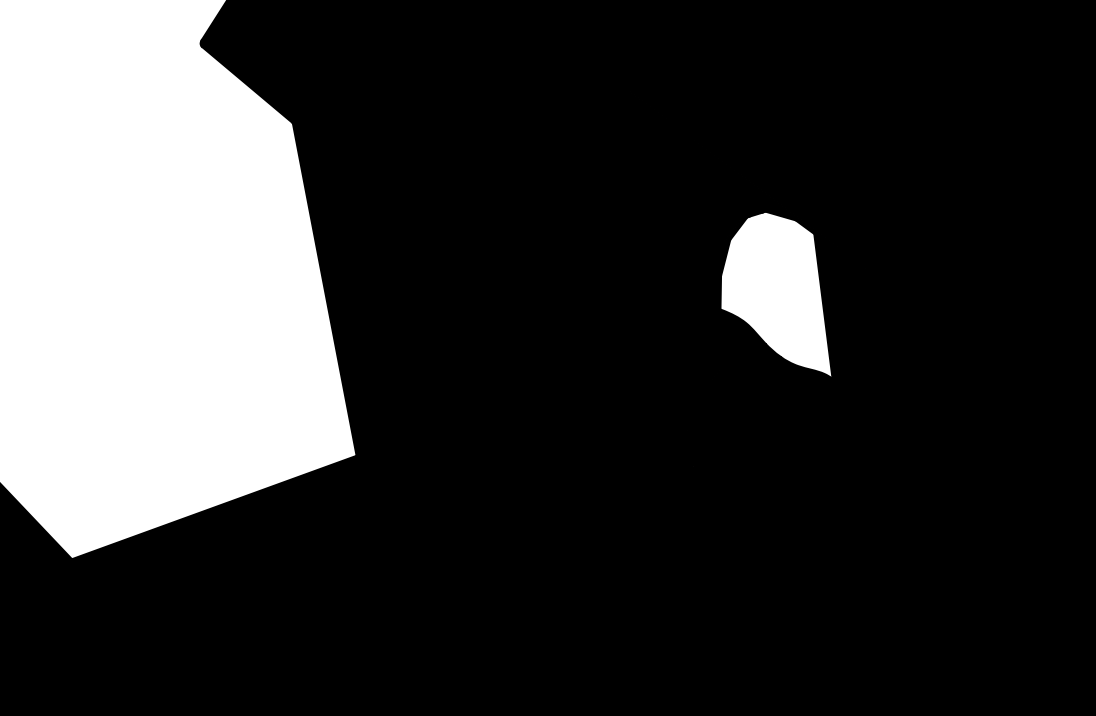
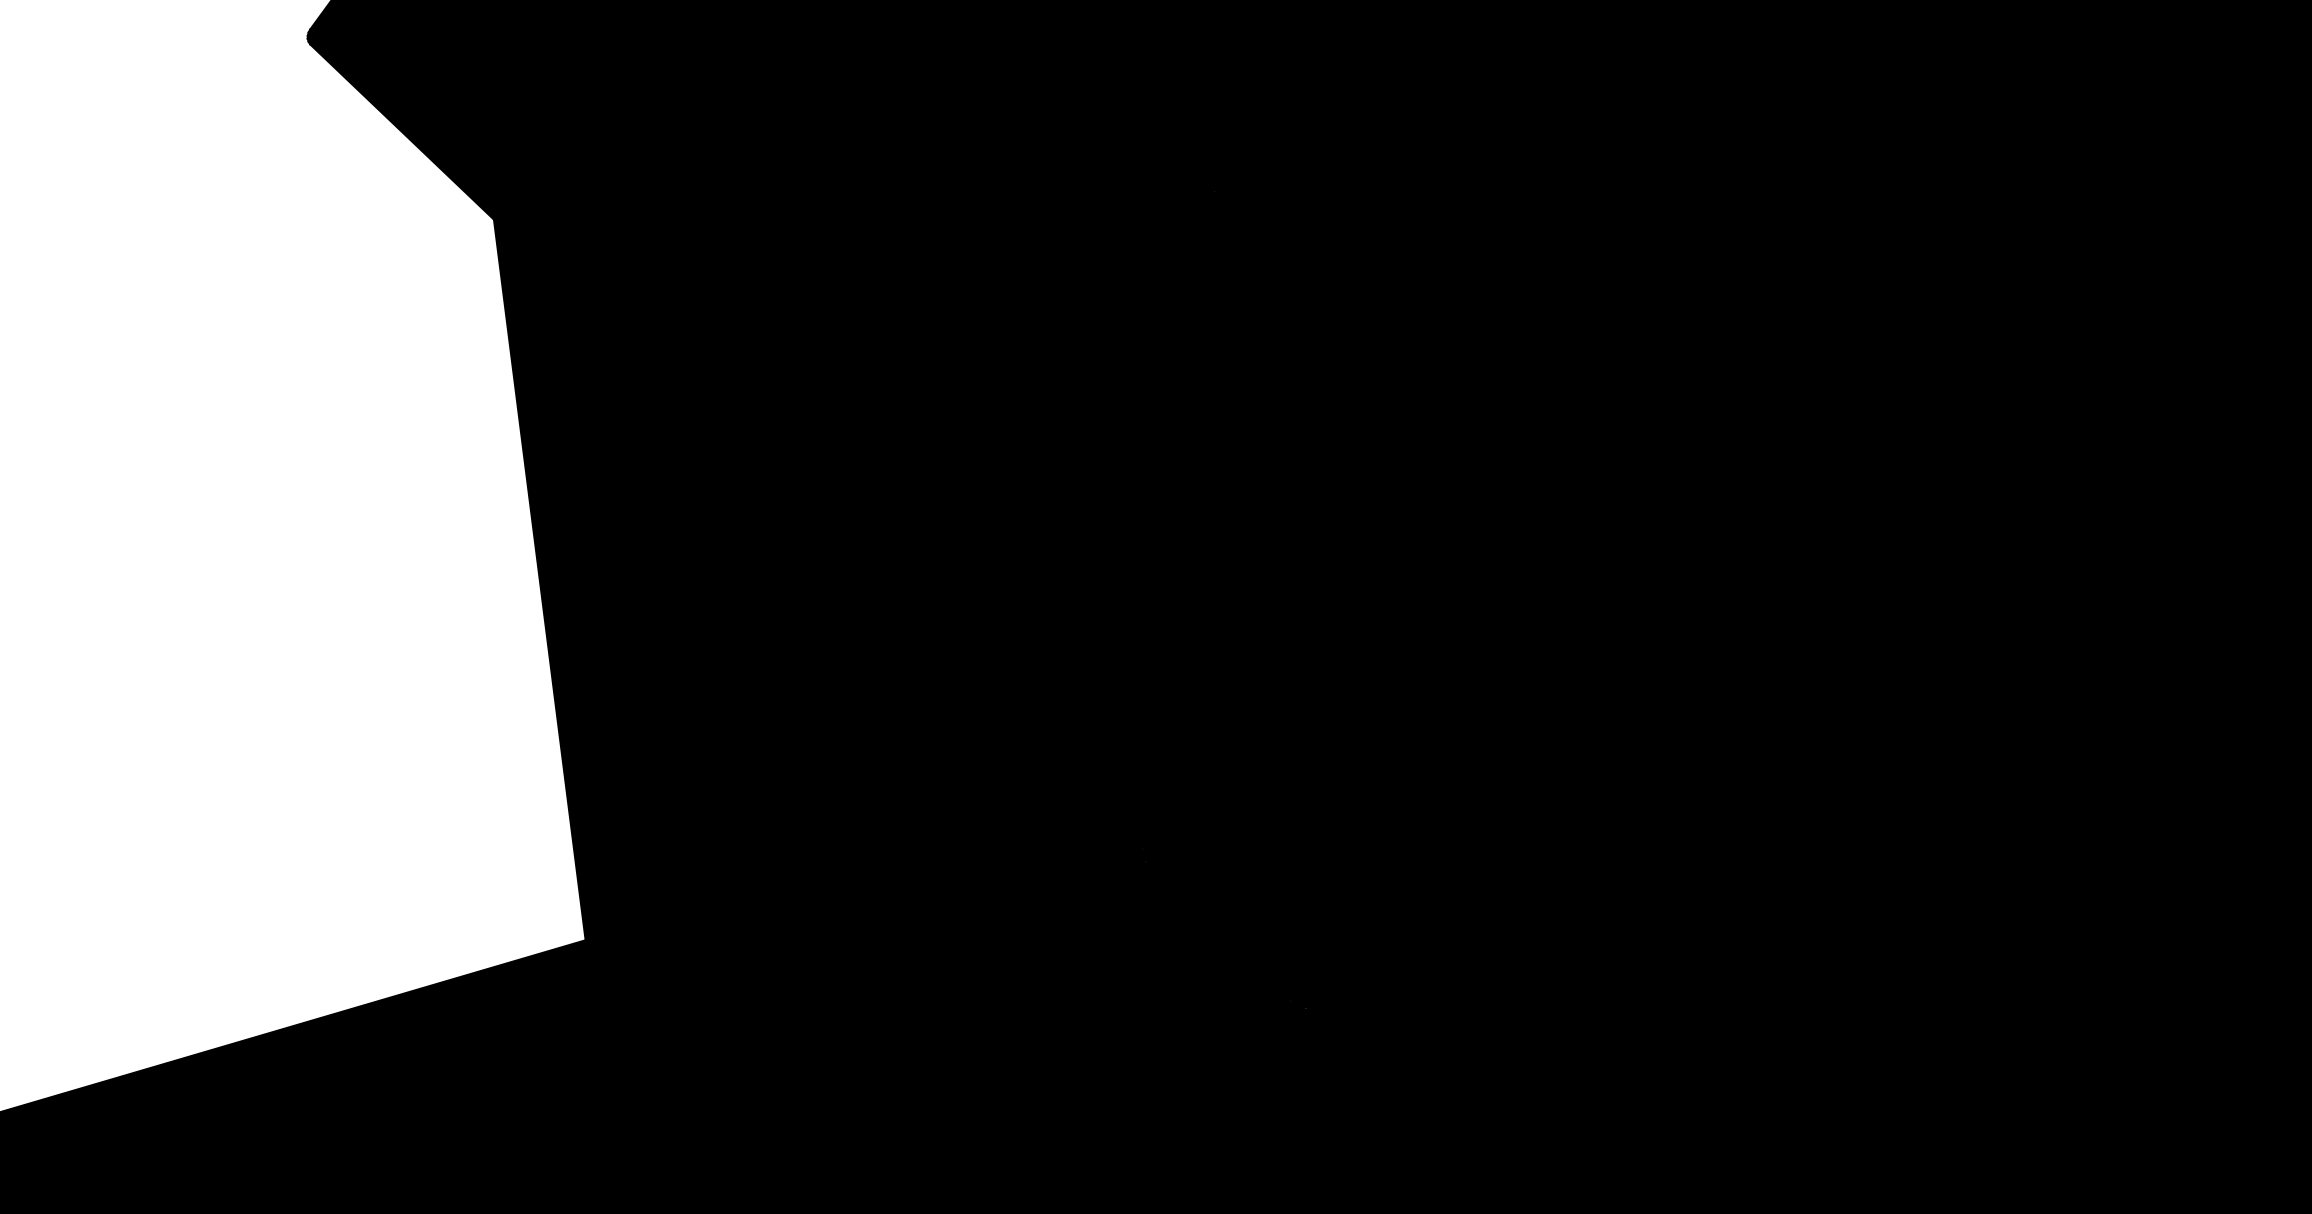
fill: (776, 294) -> (1506, 651), added

